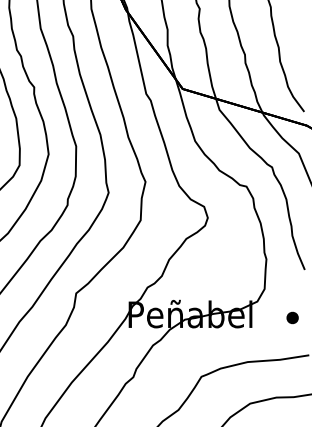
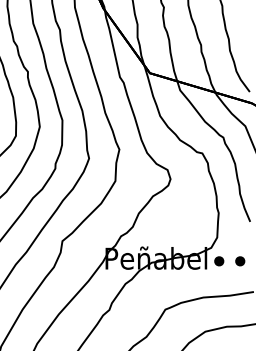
part: (267, 318) -> (219, 261), added

